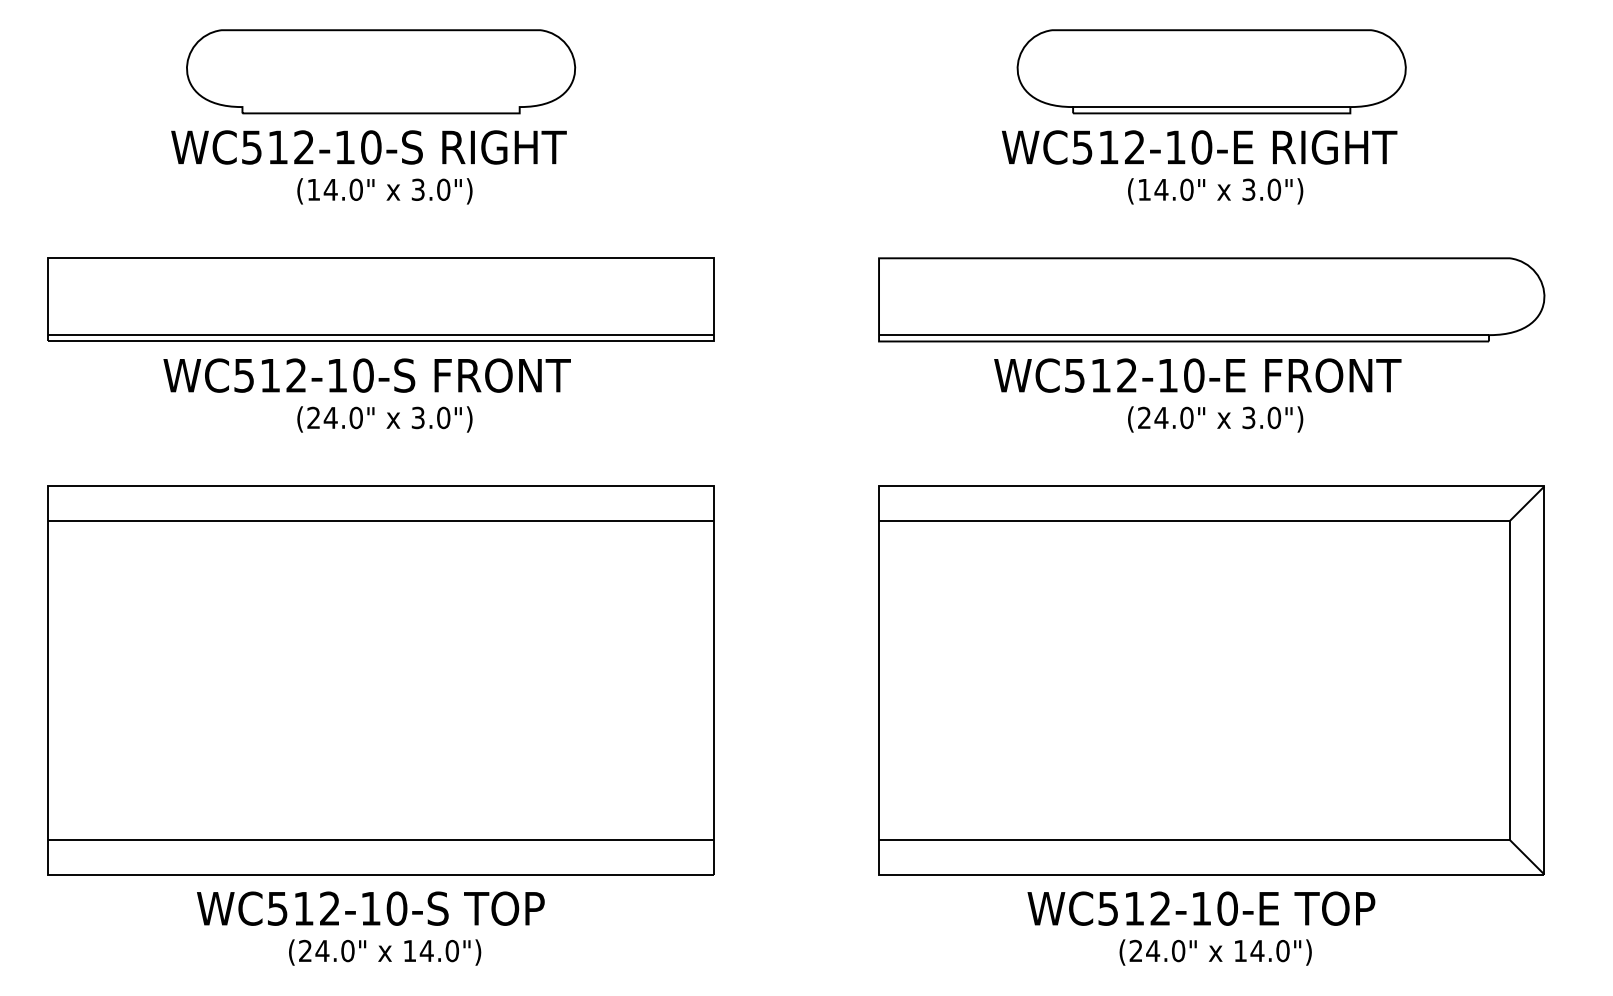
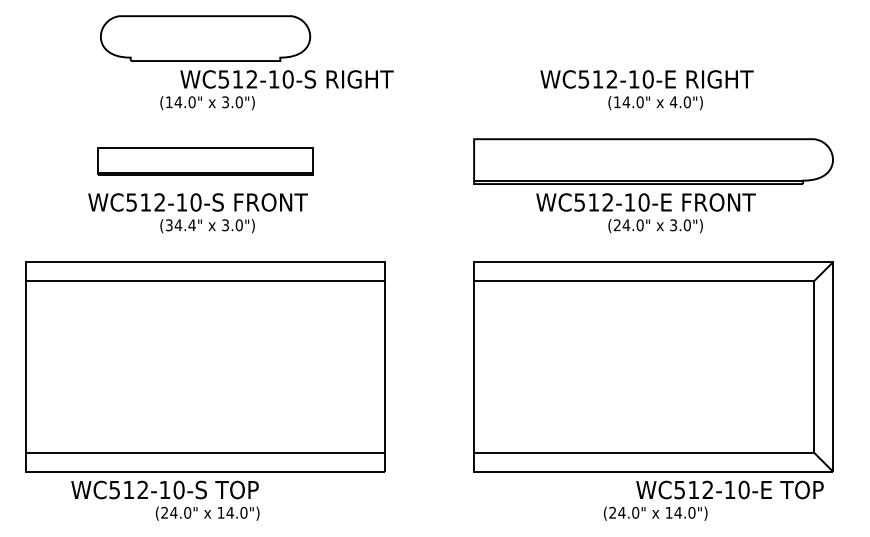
part: (1211, 71) -> (653, 38), removed
text: (368, 147) -> (286, 79), moved
text: (1248, 190) -> (673, 102), 3.0") -> 4.0")
part: (381, 299) -> (205, 161), size x0.6
text: (334, 418) -> (180, 225), (24.0" -> (34.4"
text: (369, 907) -> (164, 489), moved
text: (1200, 907) -> (729, 489), moved

